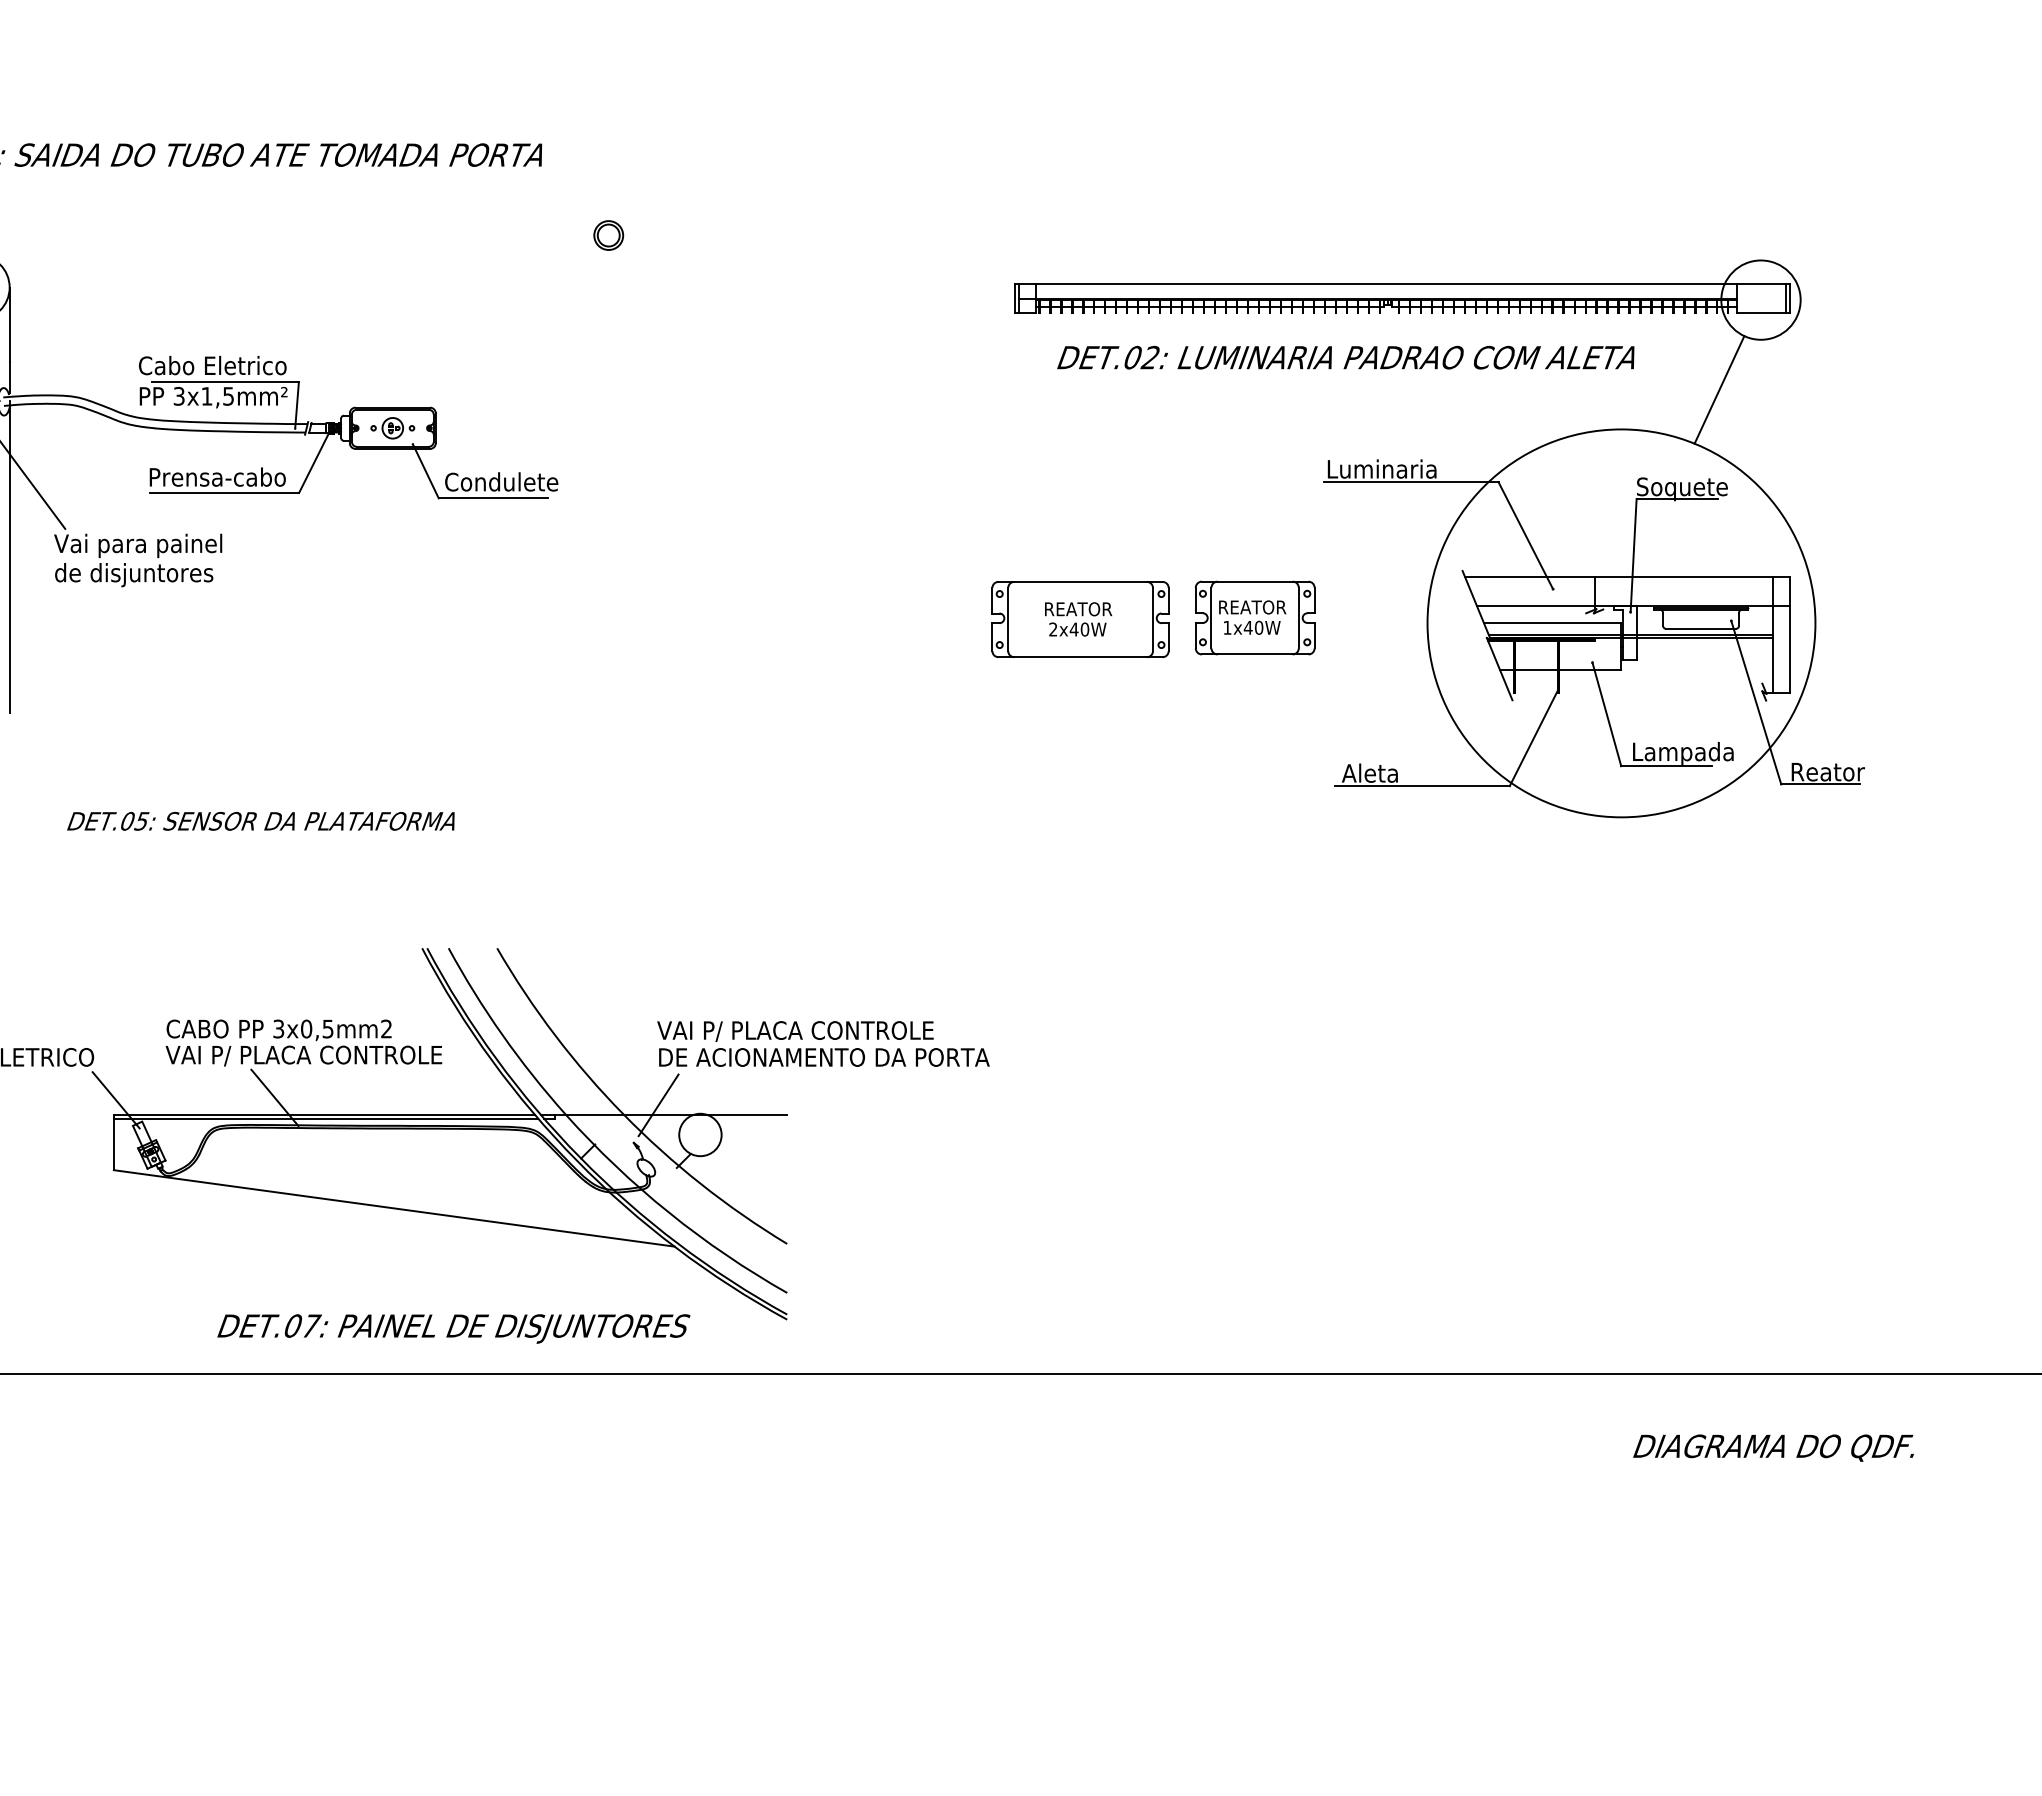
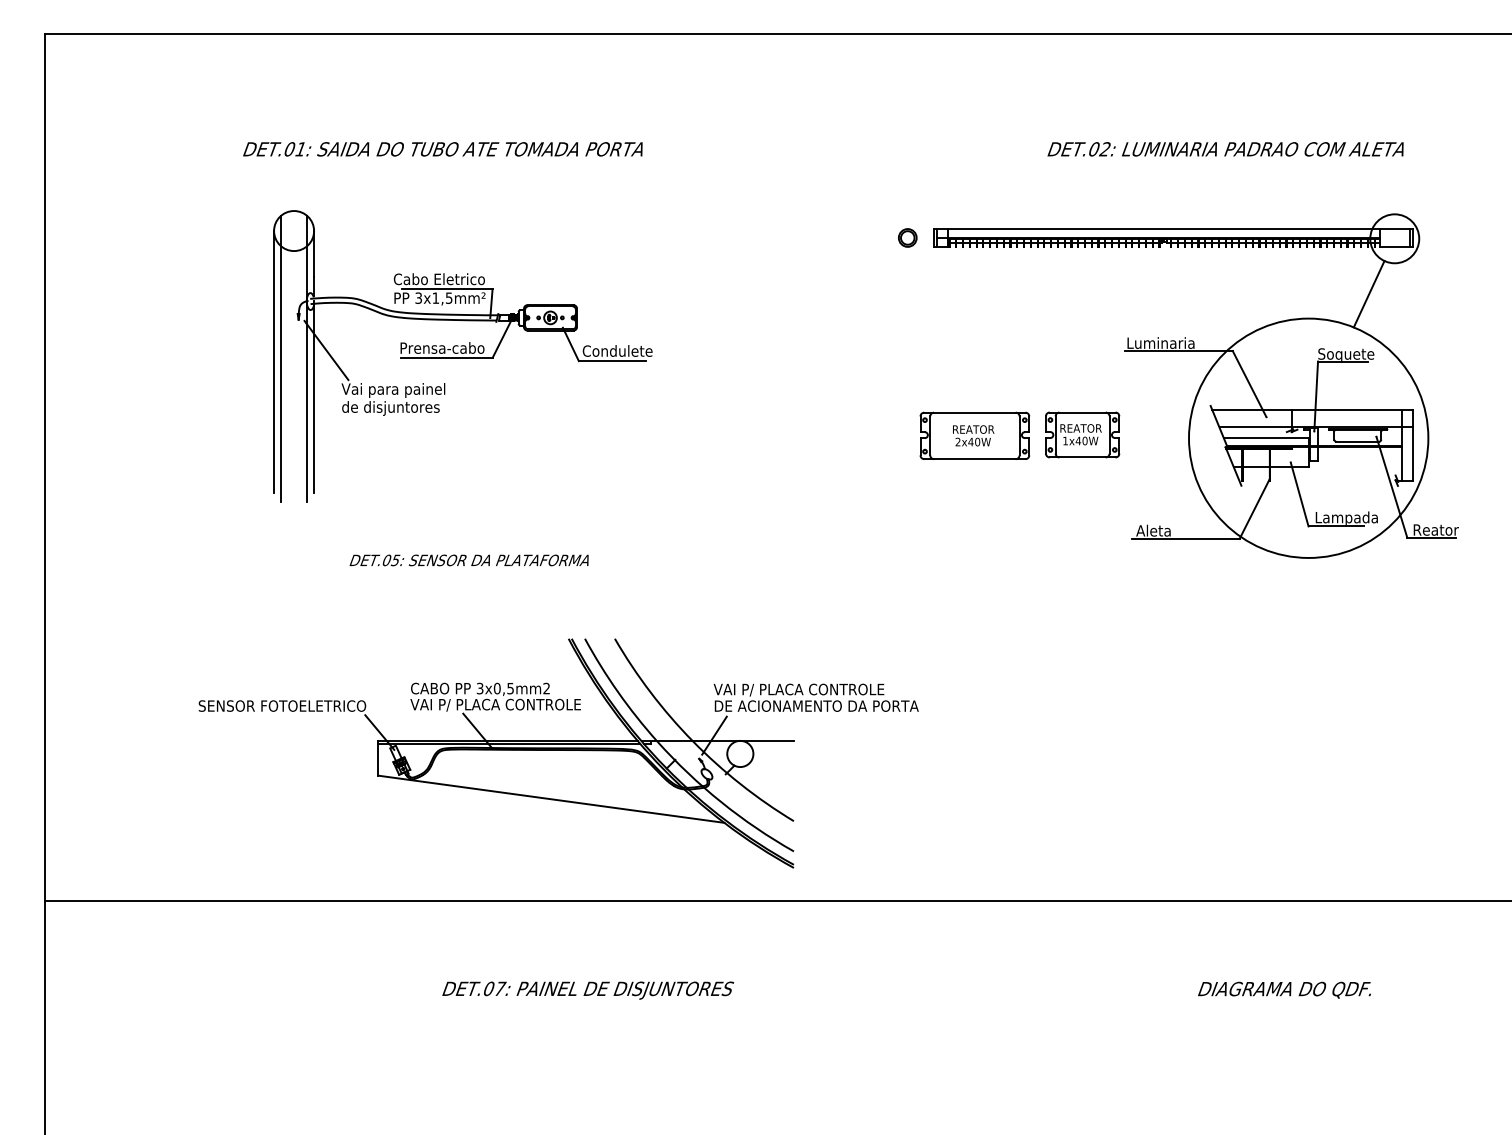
part: (608, 234) -> (907, 237), moved
text: (1345, 357) -> (1225, 149), moved
text: (452, 1328) -> (587, 990), moved
text: (1773, 1446) -> (1284, 989), moved

